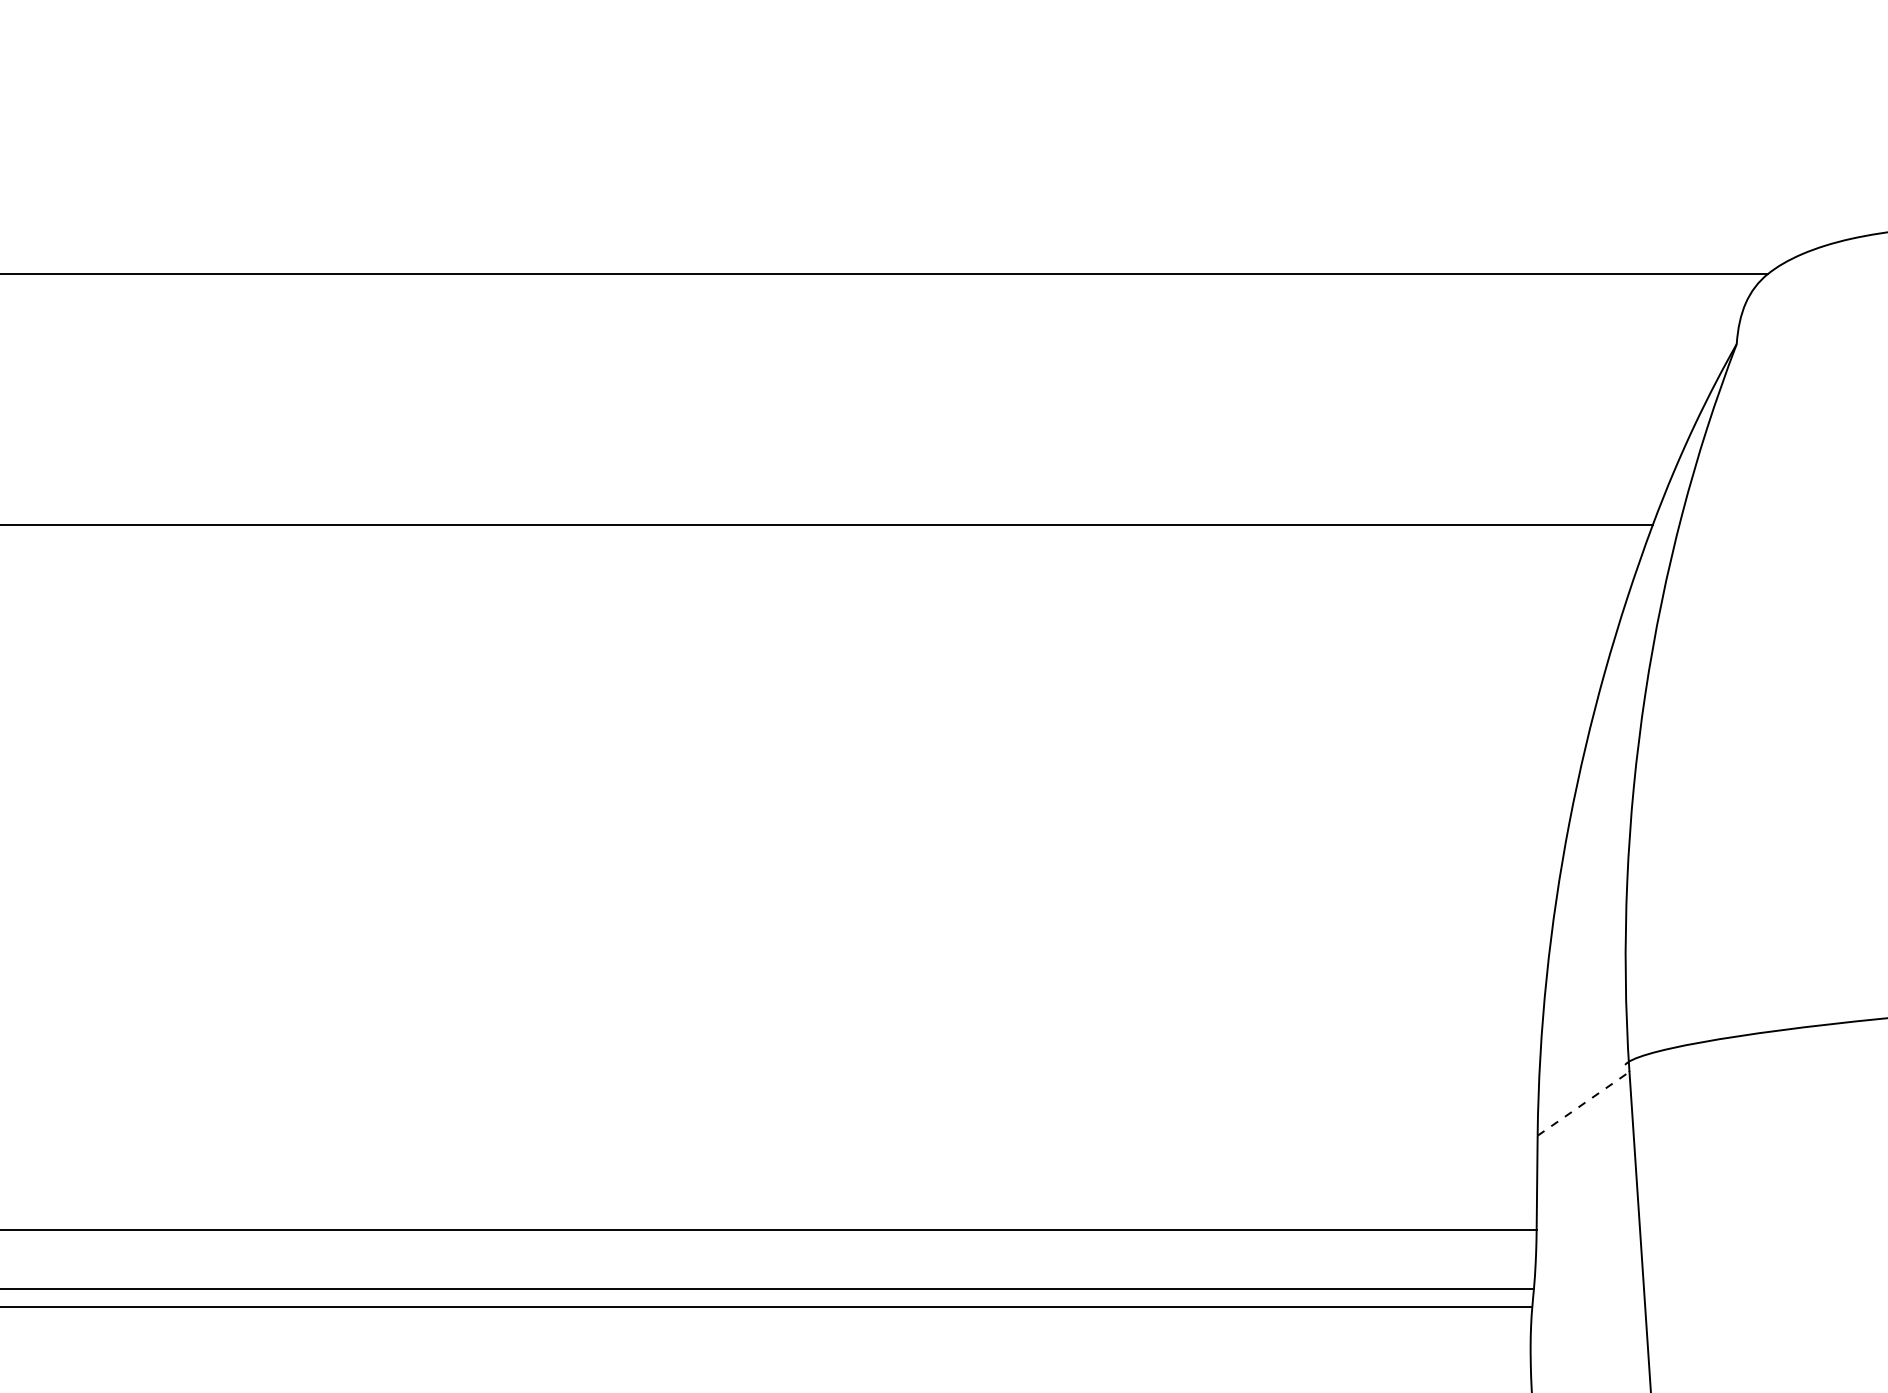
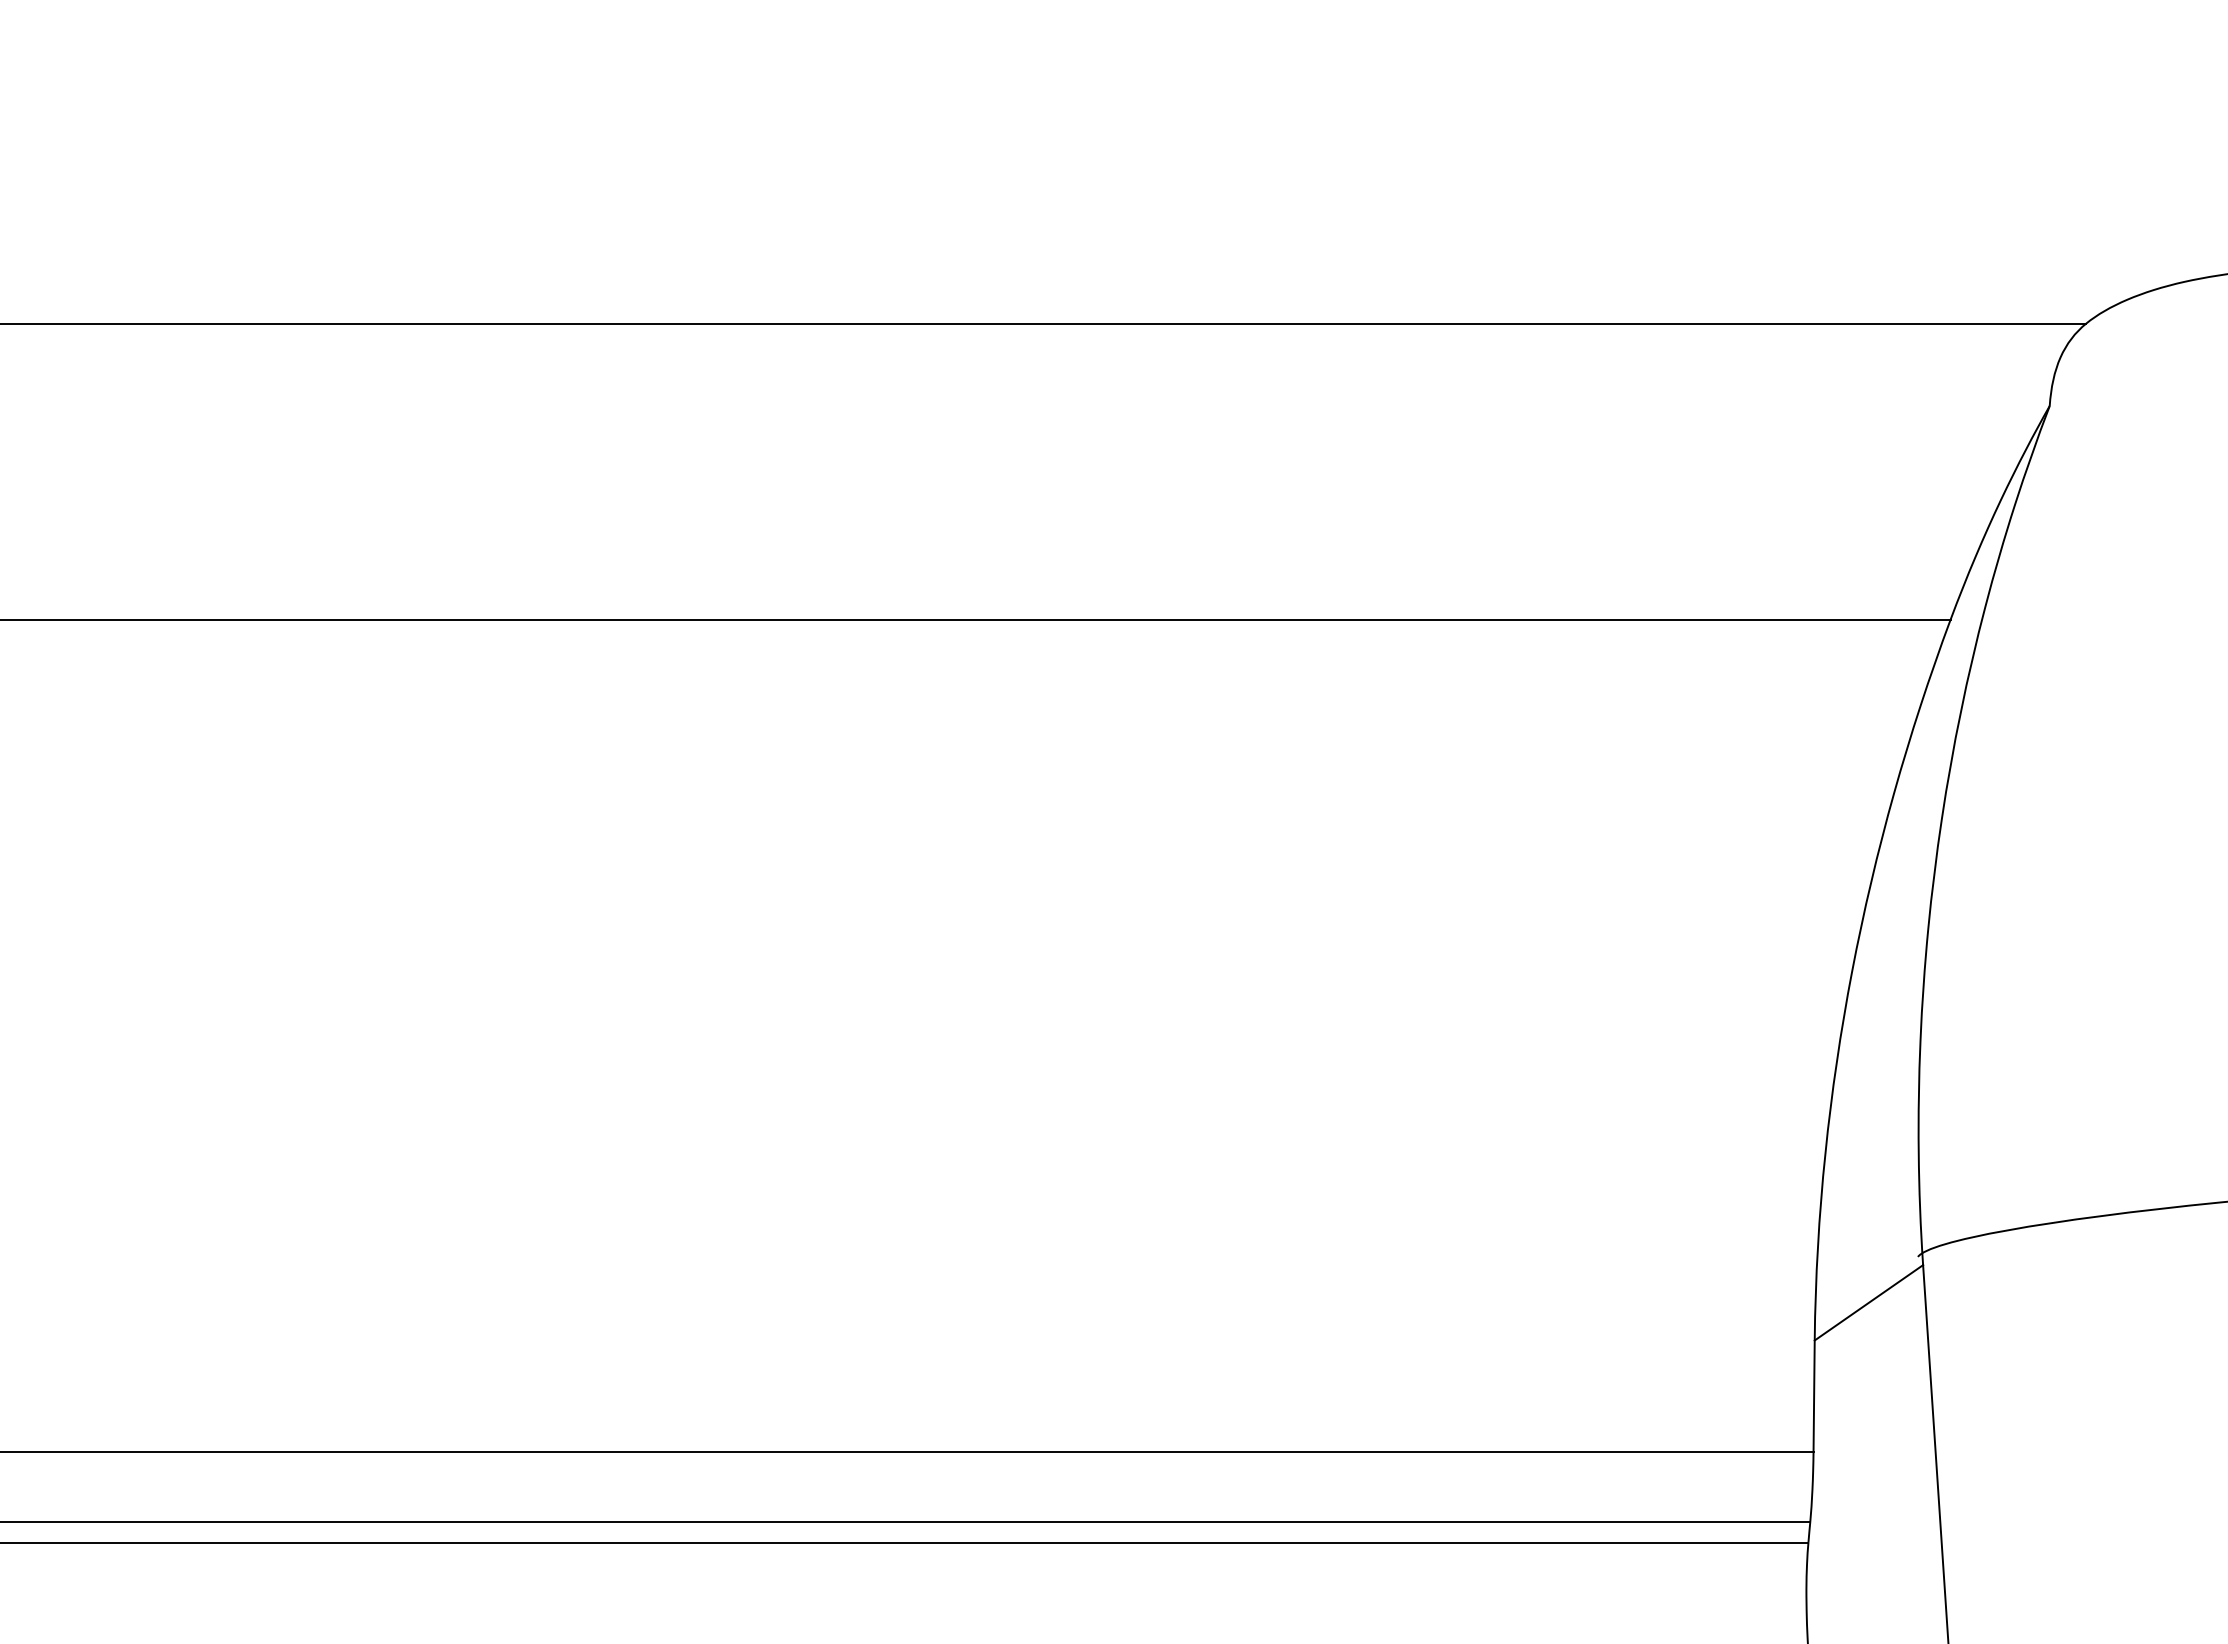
line: (1584, 1103) -> (1869, 1302), dashed -> solid

